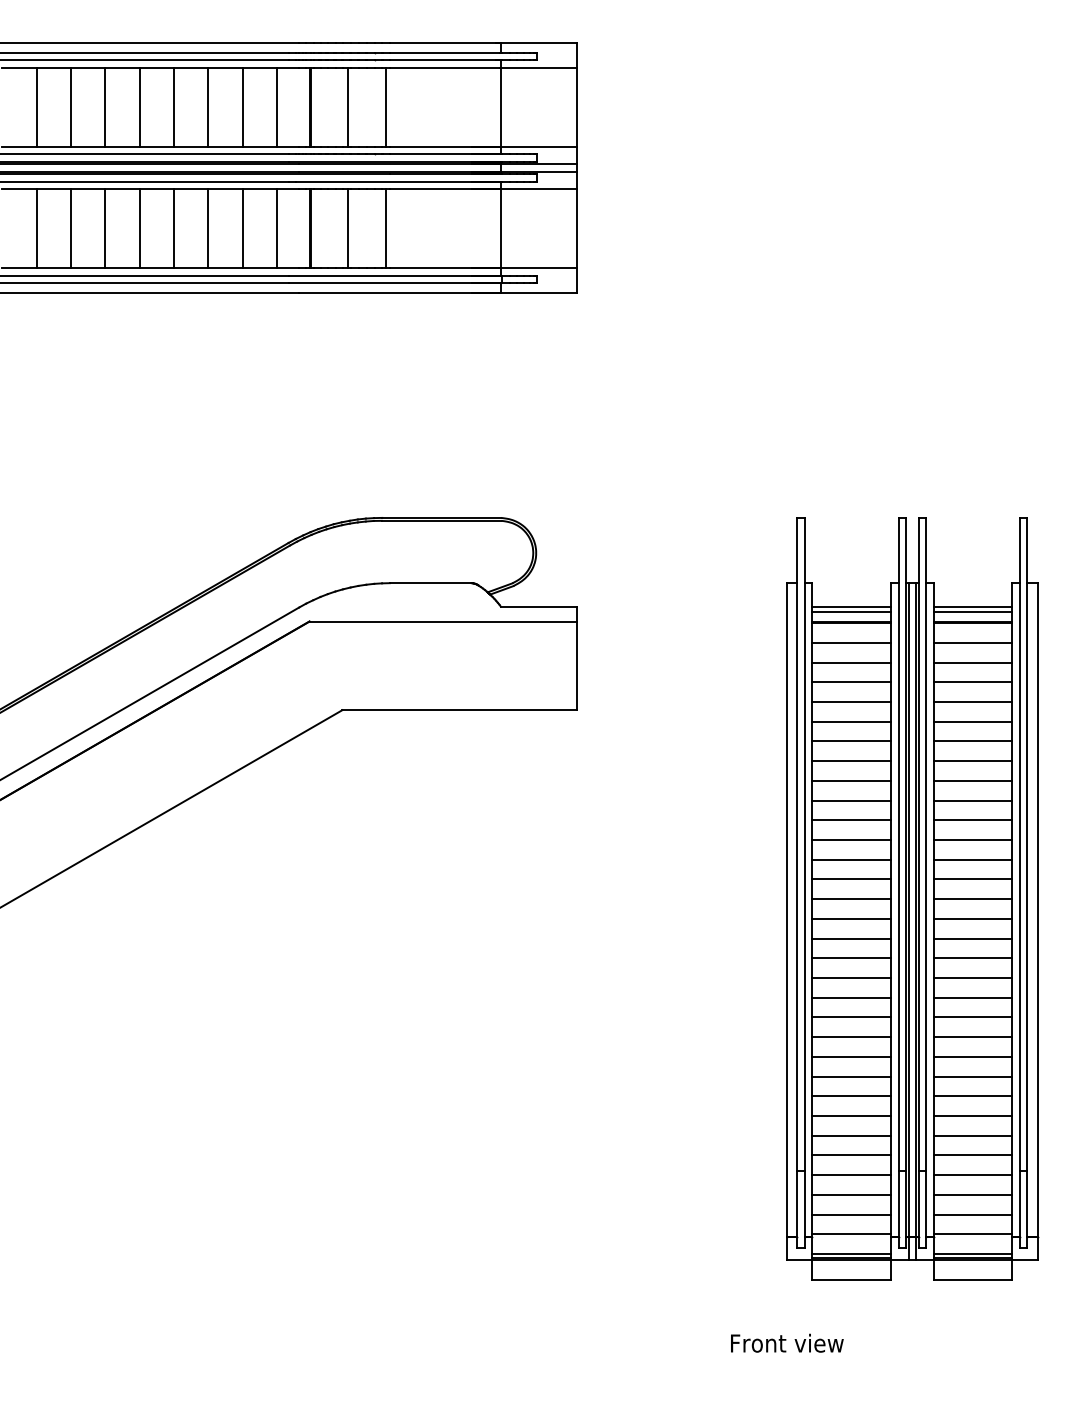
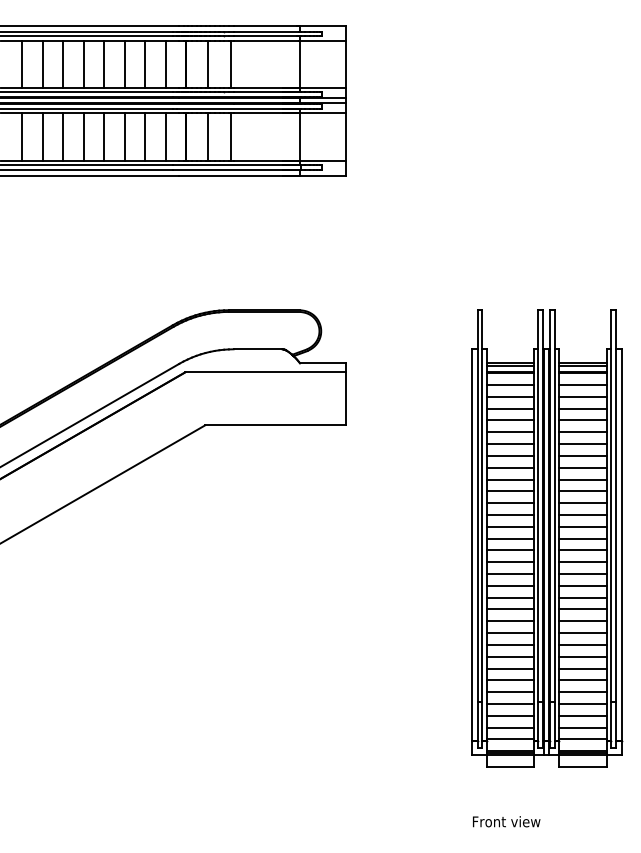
text: (787, 1342) -> (506, 821), moved

